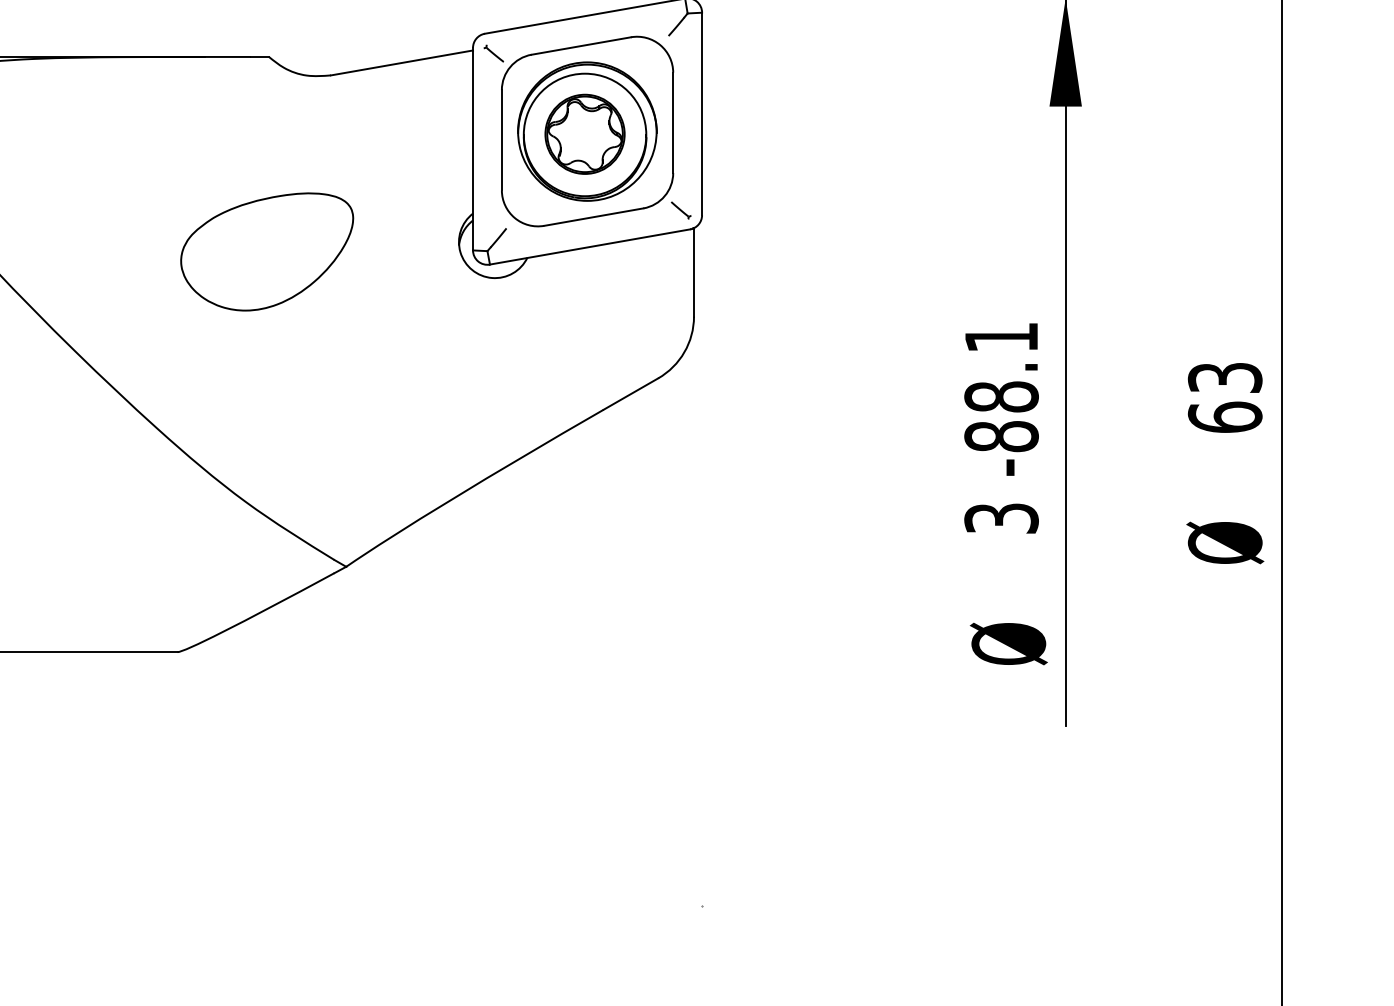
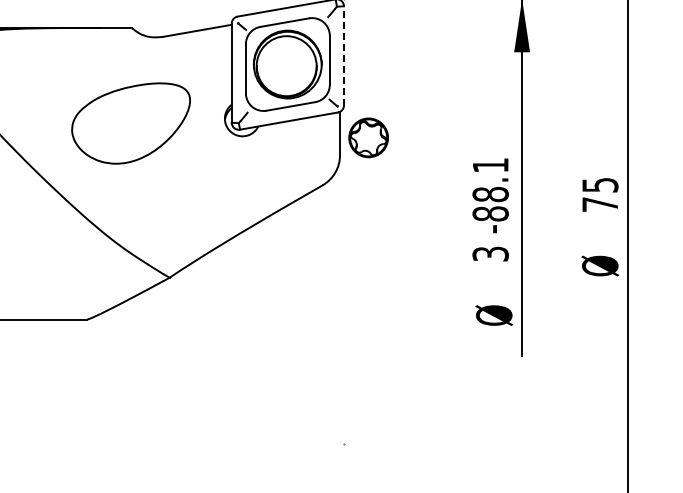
line: (701, 113) -> (343, 55), solid -> dashed
part: (584, 133) -> (368, 137), moved
part: (266, 251) -> (130, 123), size x1.4
text: (1225, 398) -> (600, 195), 63 -> 75

